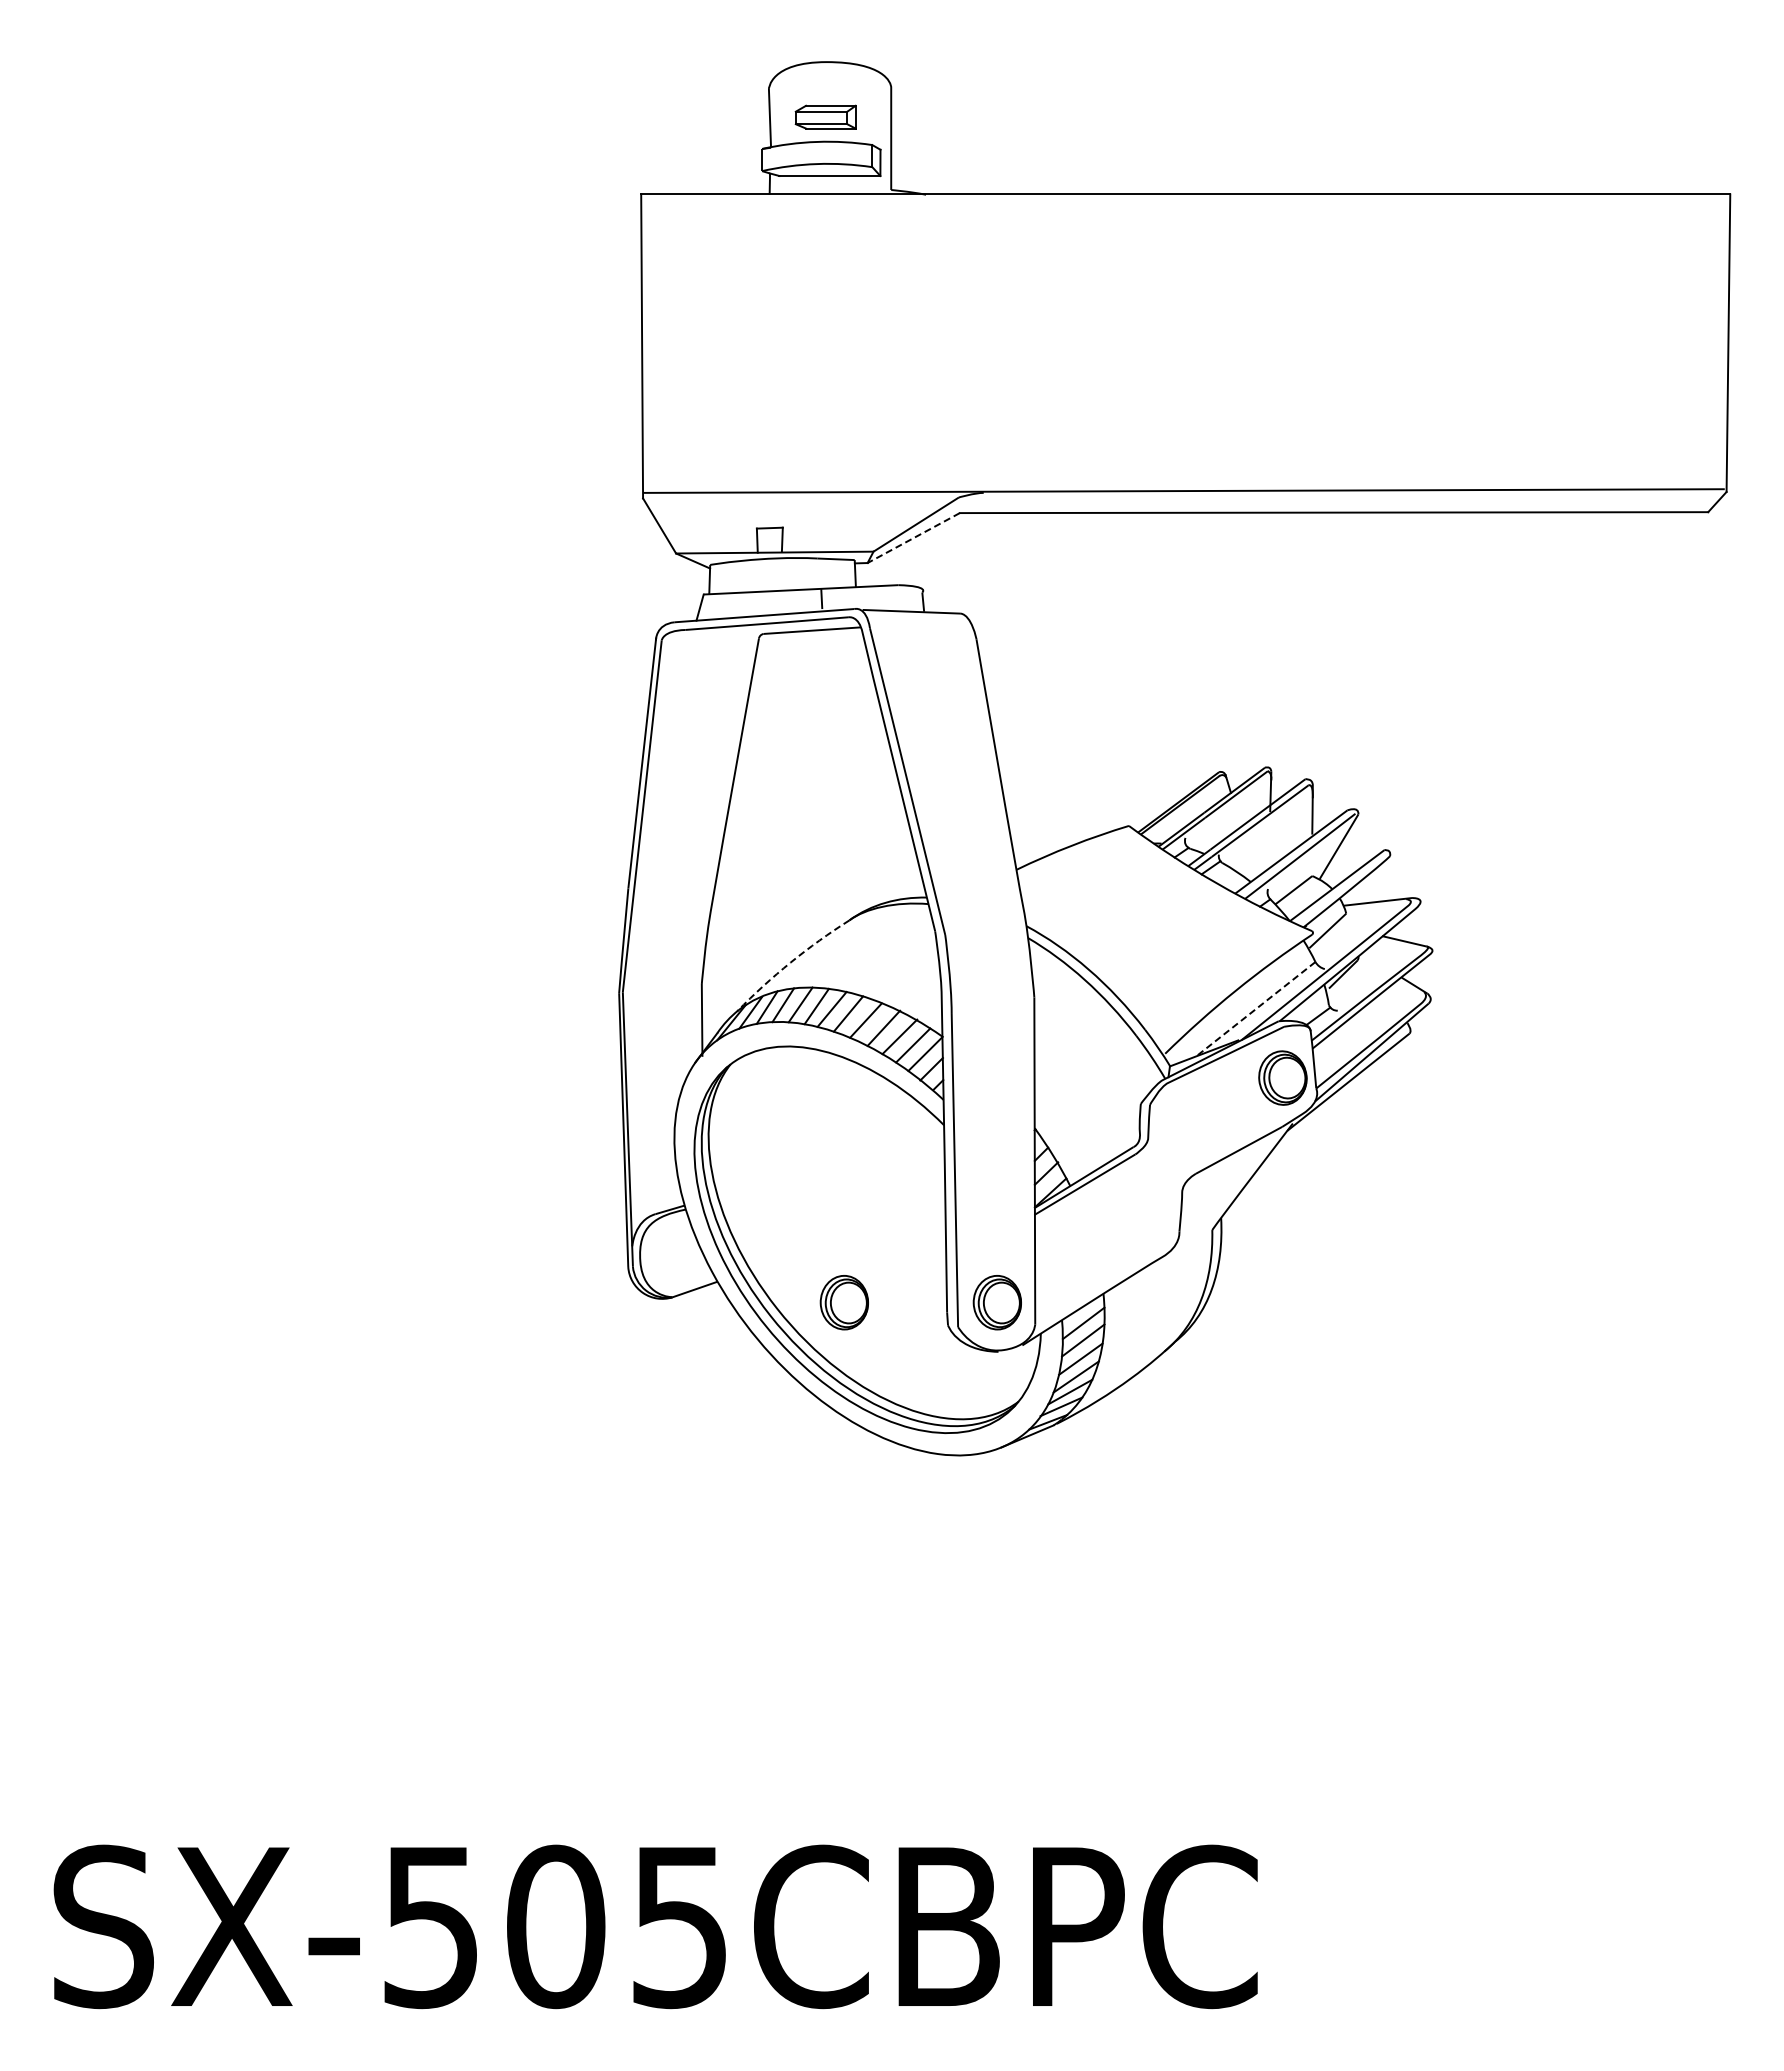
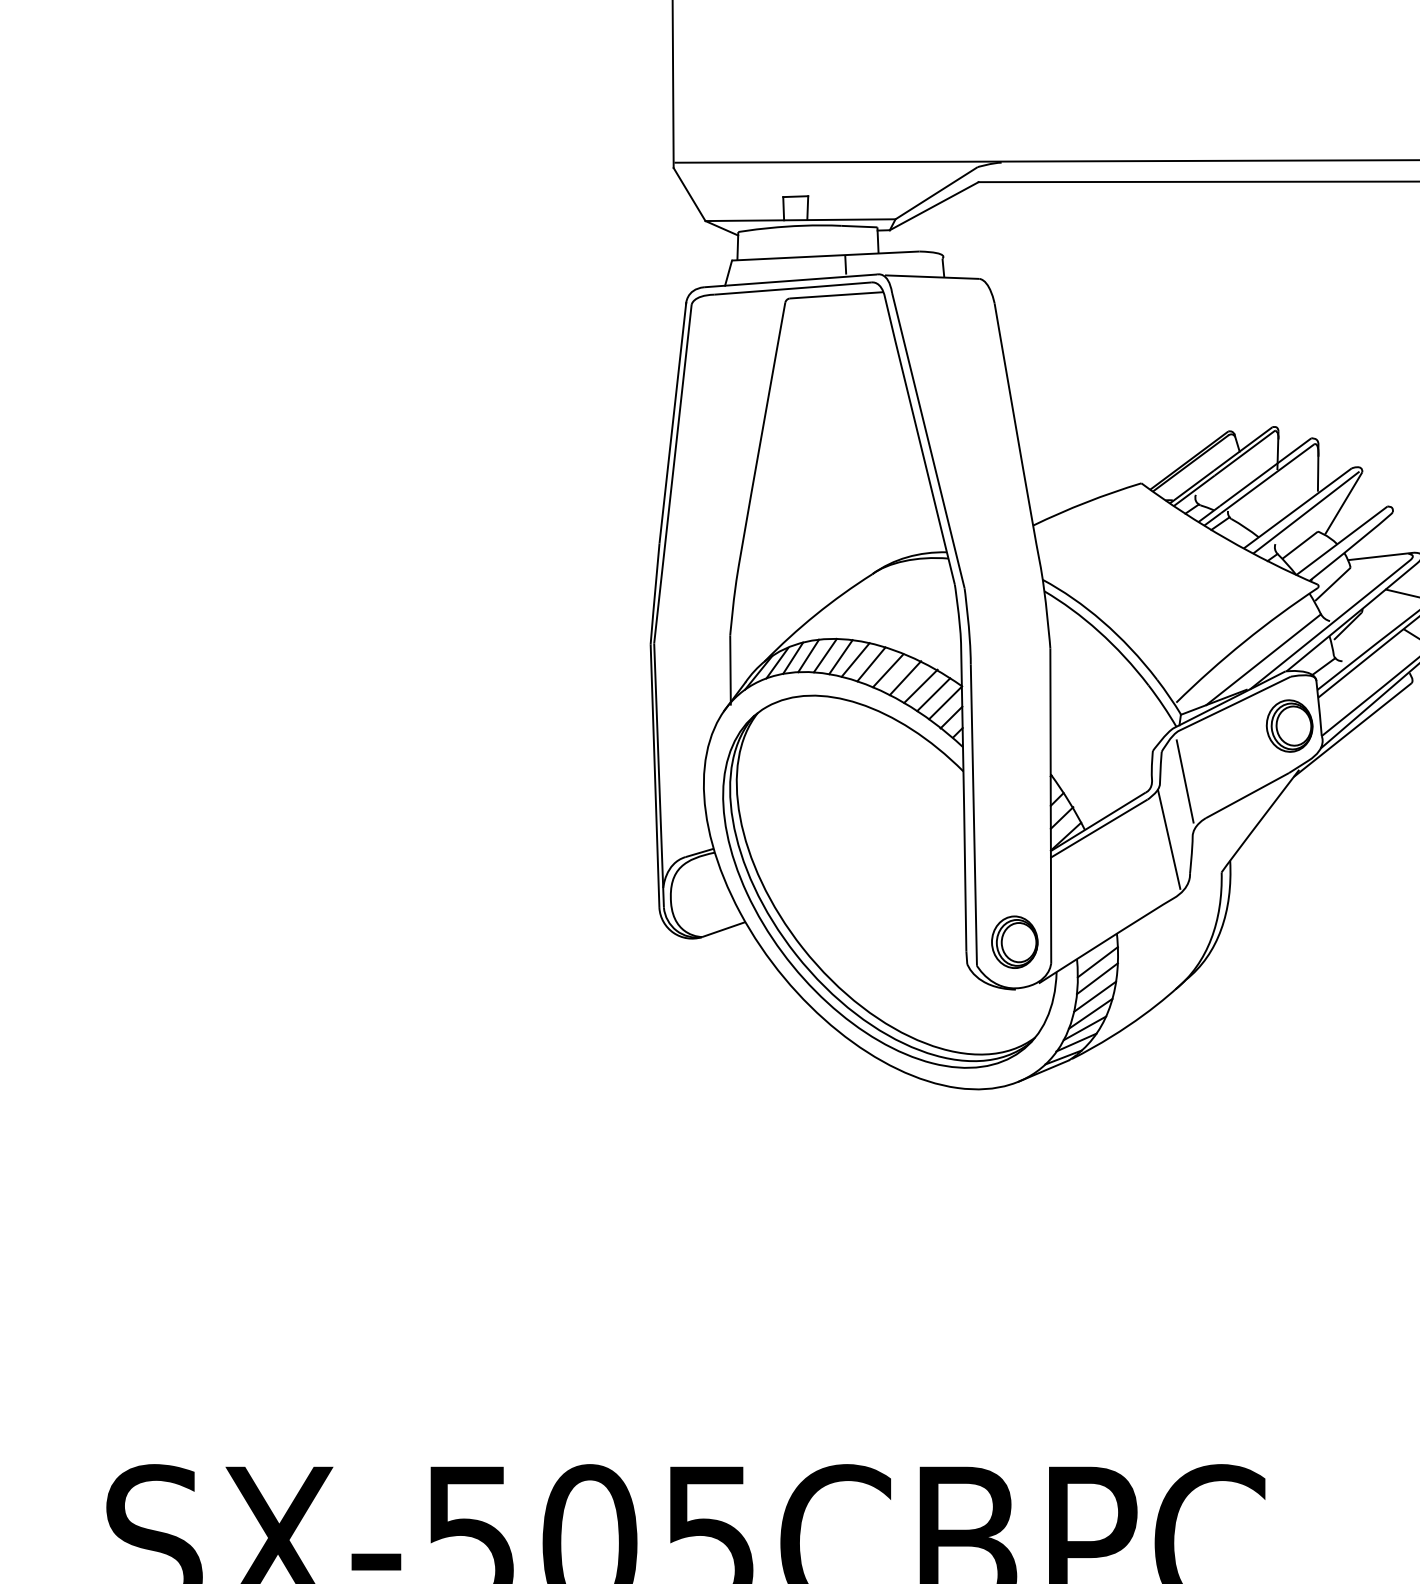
line: (913, 538) -> (934, 206), dashed -> solid
arc: (790, 962) -> (815, 614), dashed -> solid
line: (1255, 1009) -> (1263, 660), dashed -> solid
line: (1174, 1135) -> (1185, 781), added
line: (1157, 1196) -> (1168, 840), added
part: (843, 1302) -> (866, 942), removed

